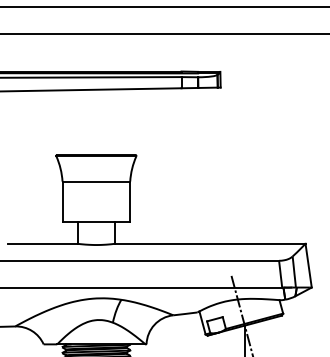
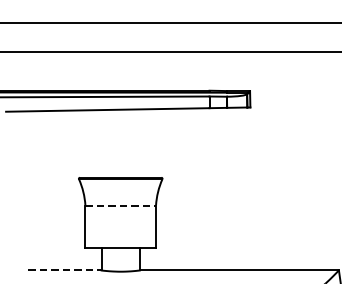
line: (96, 181) -> (120, 205), solid -> dashed
line: (42, 243) -> (64, 270), solid -> dashed

